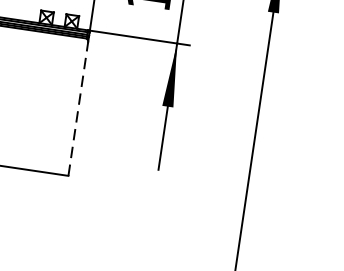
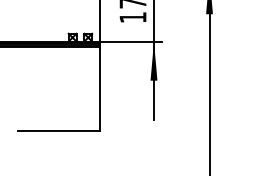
line: (77, 107) -> (99, 89), dashed -> solid

